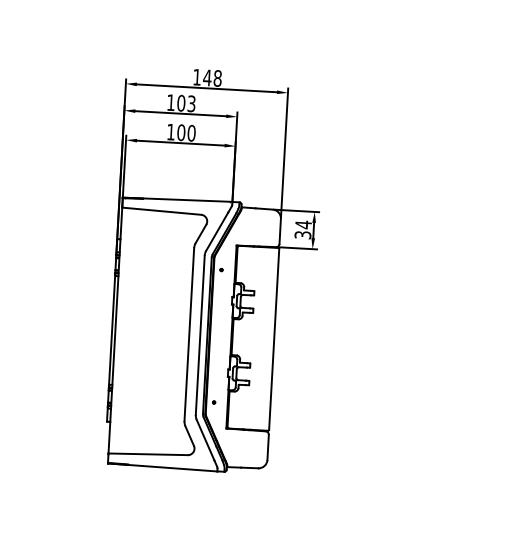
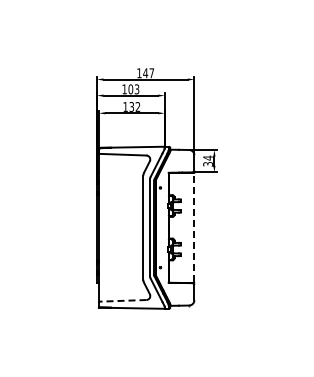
text: (217, 78) -> (151, 73), 148 -> 147
text: (185, 132) -> (134, 106), 100 -> 132
line: (274, 338) -> (194, 227), solid -> dashed
line: (147, 453) -> (122, 300), solid -> dashed

